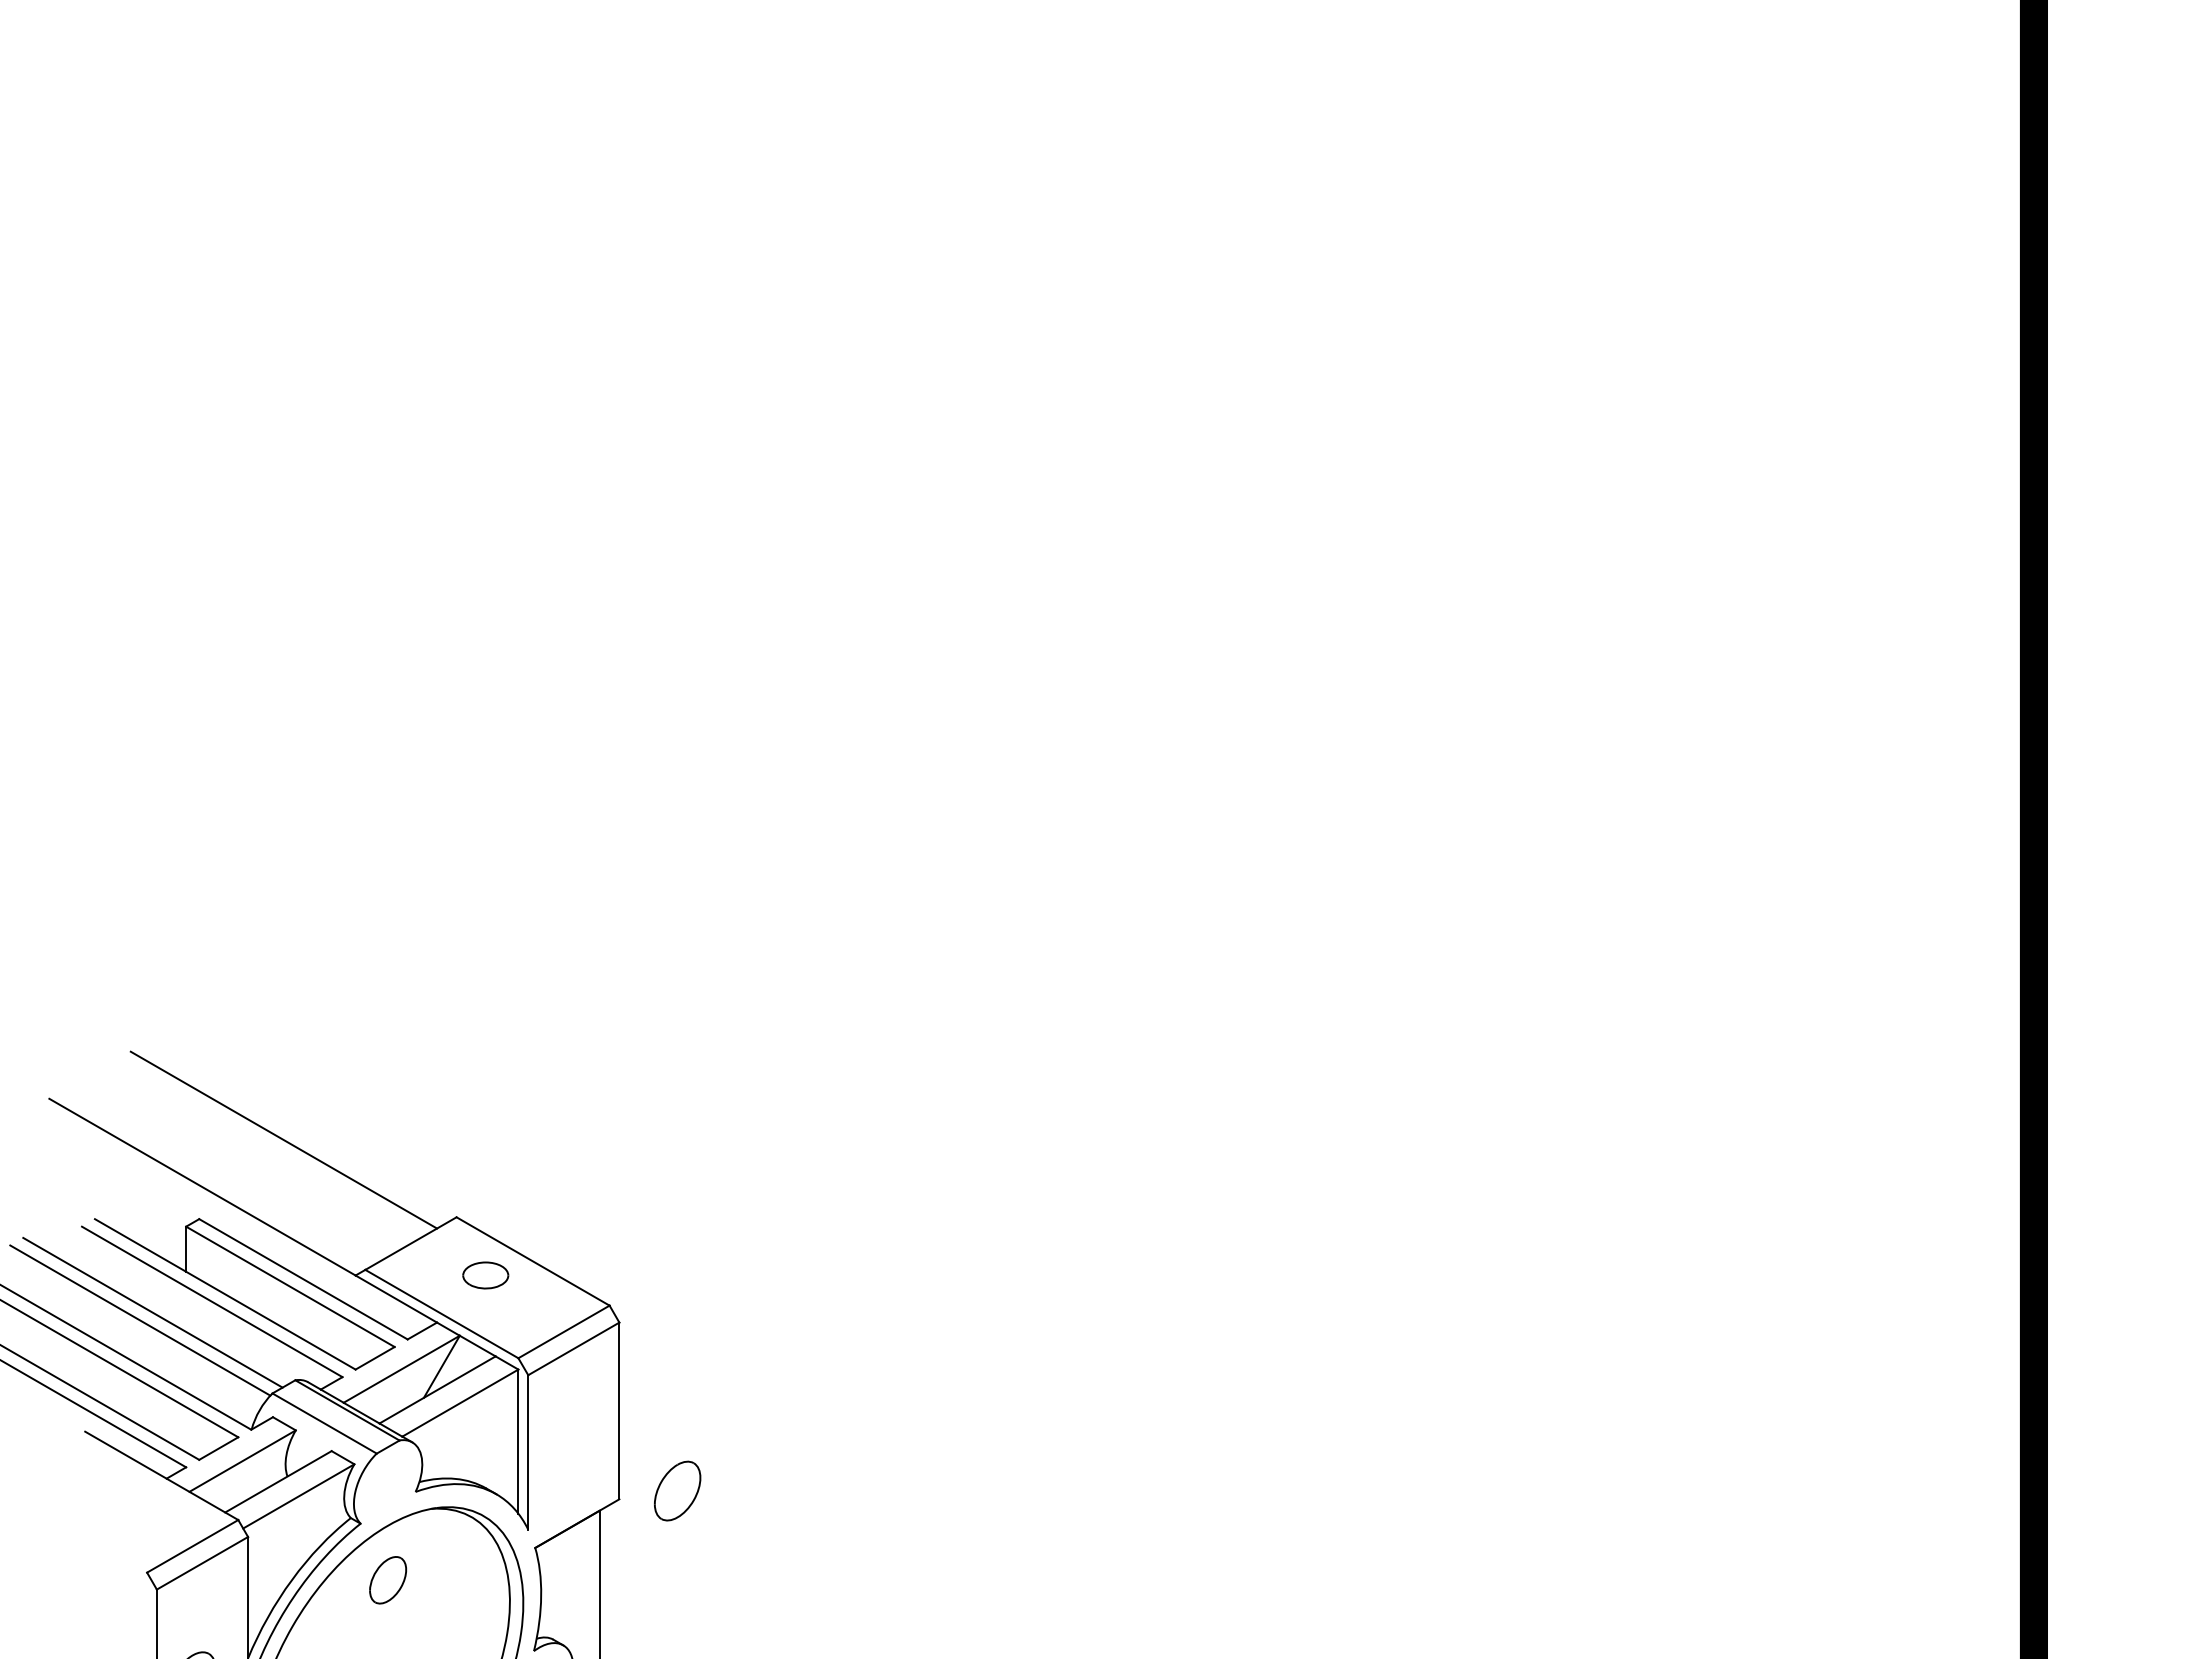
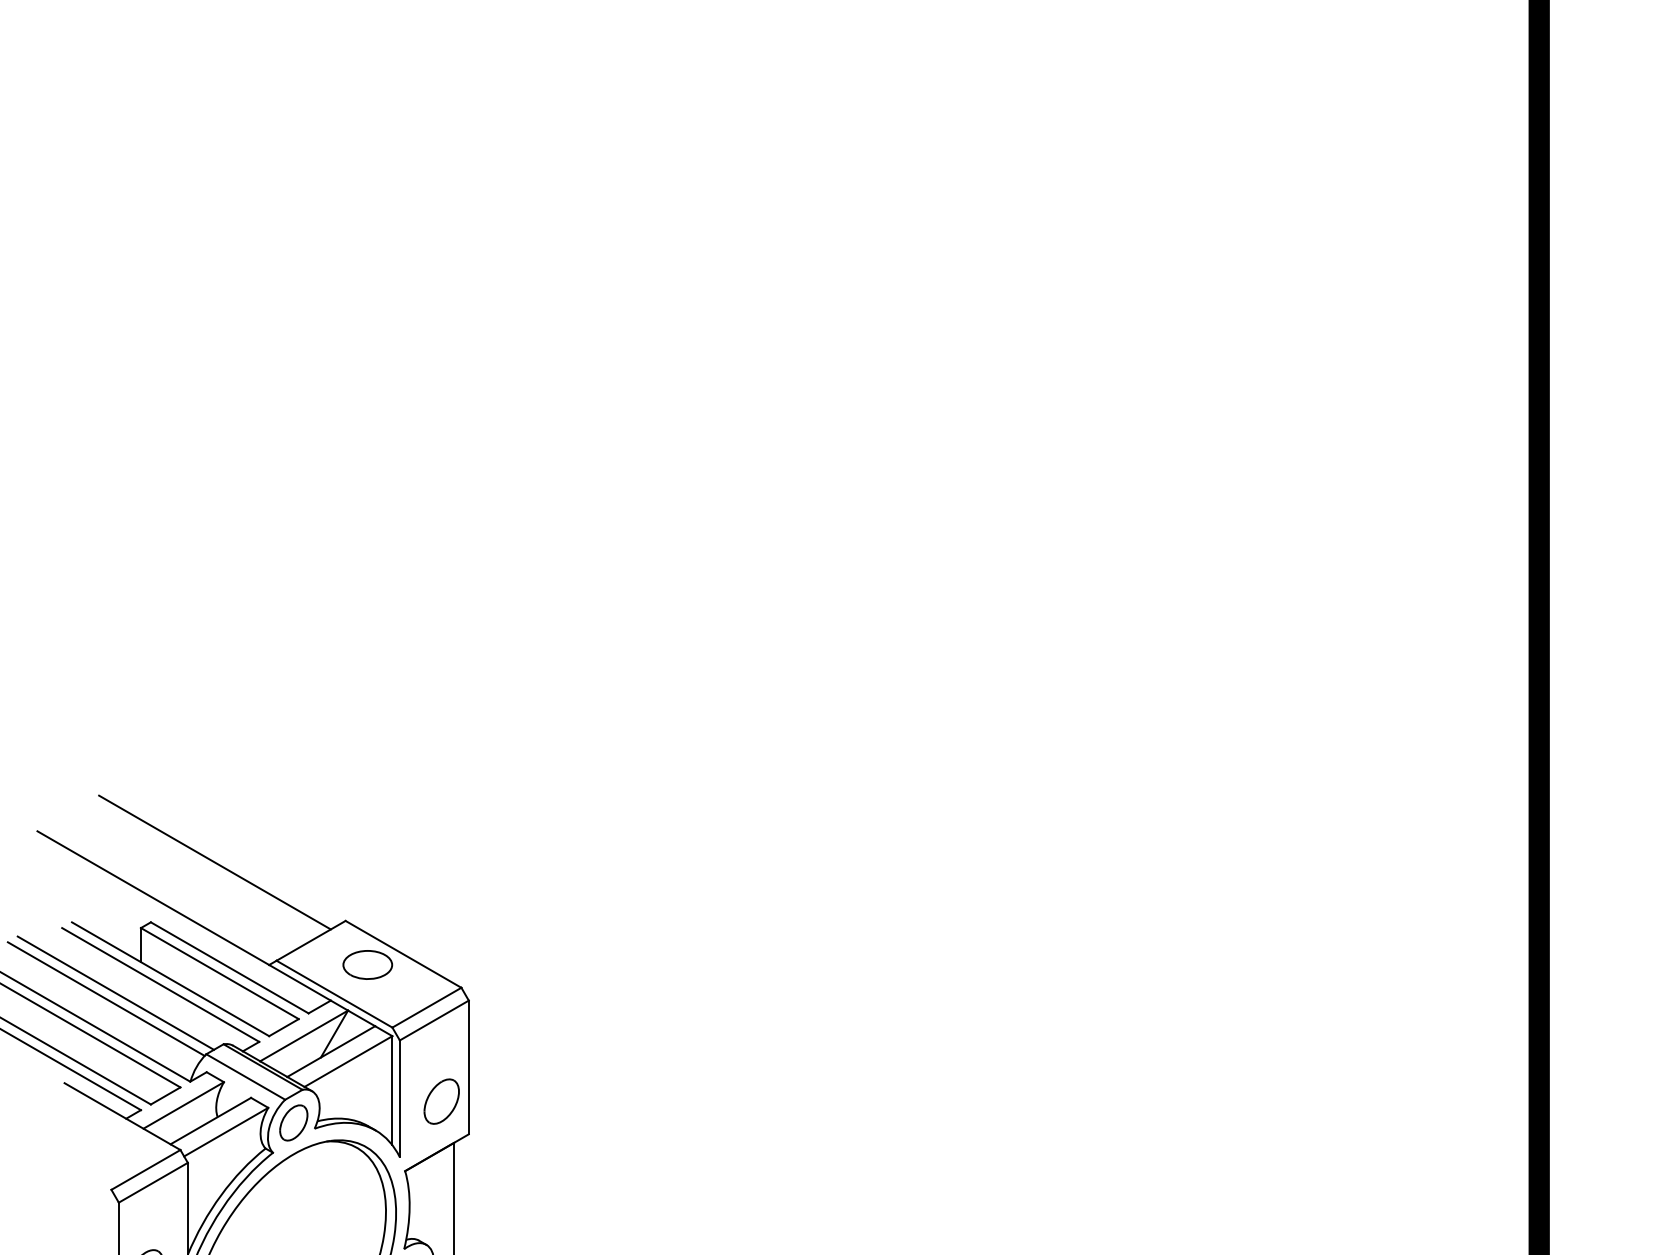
part: (485, 1275) -> (367, 964), size x1.43
part: (677, 1490) -> (441, 1101), moved
part: (388, 1580) -> (294, 1123), moved

